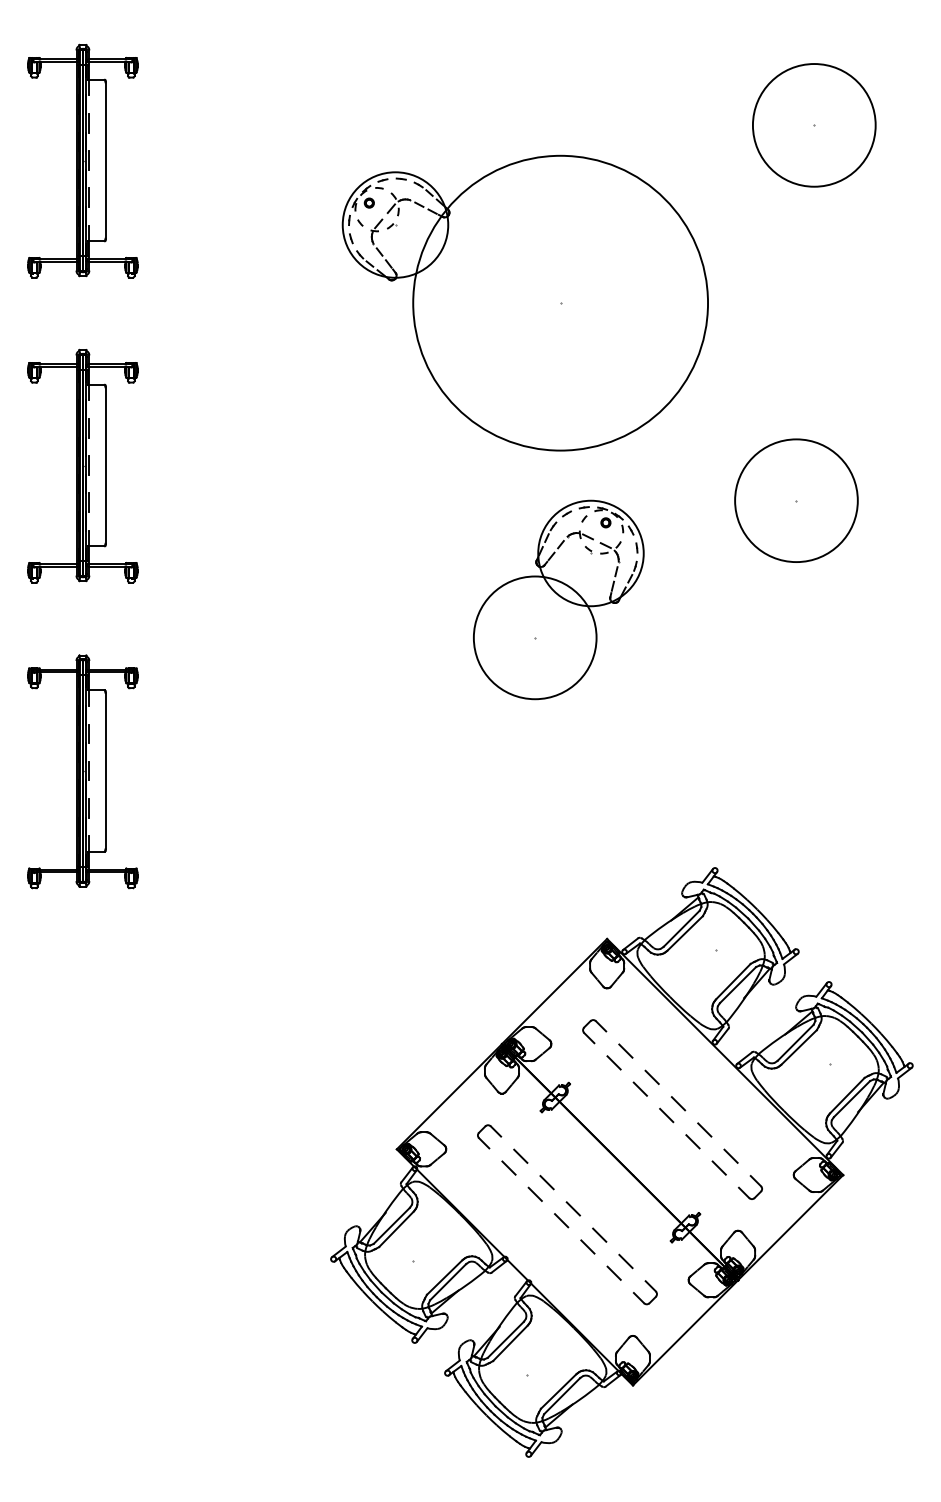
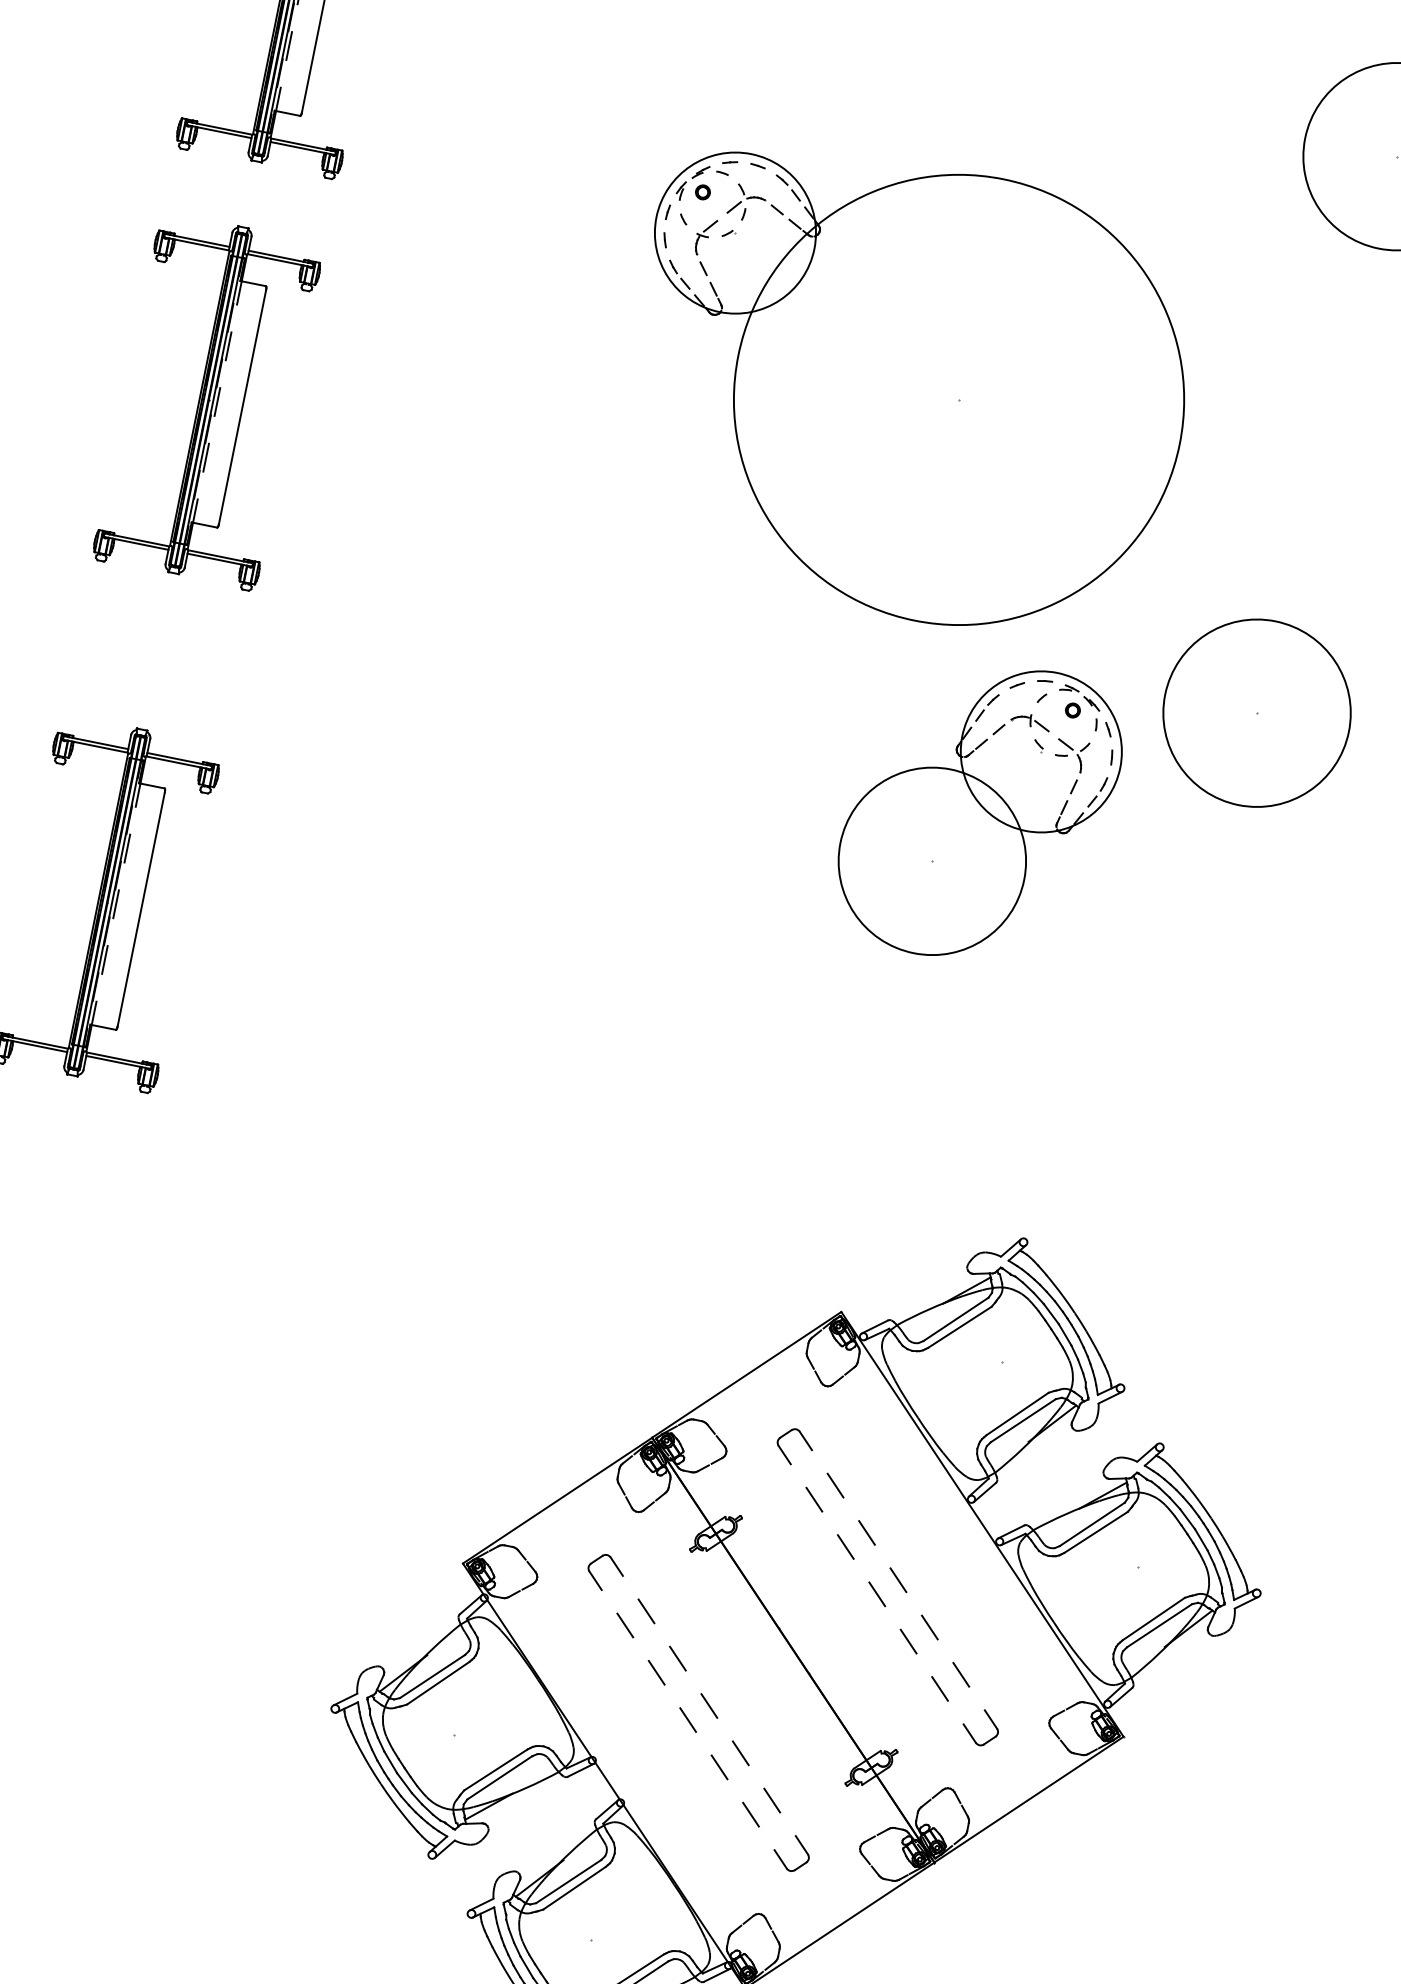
part: (524, 302) -> (905, 387), moved
part: (82, 465) -> (207, 400), moved
part: (558, 599) -> (978, 810), moved

